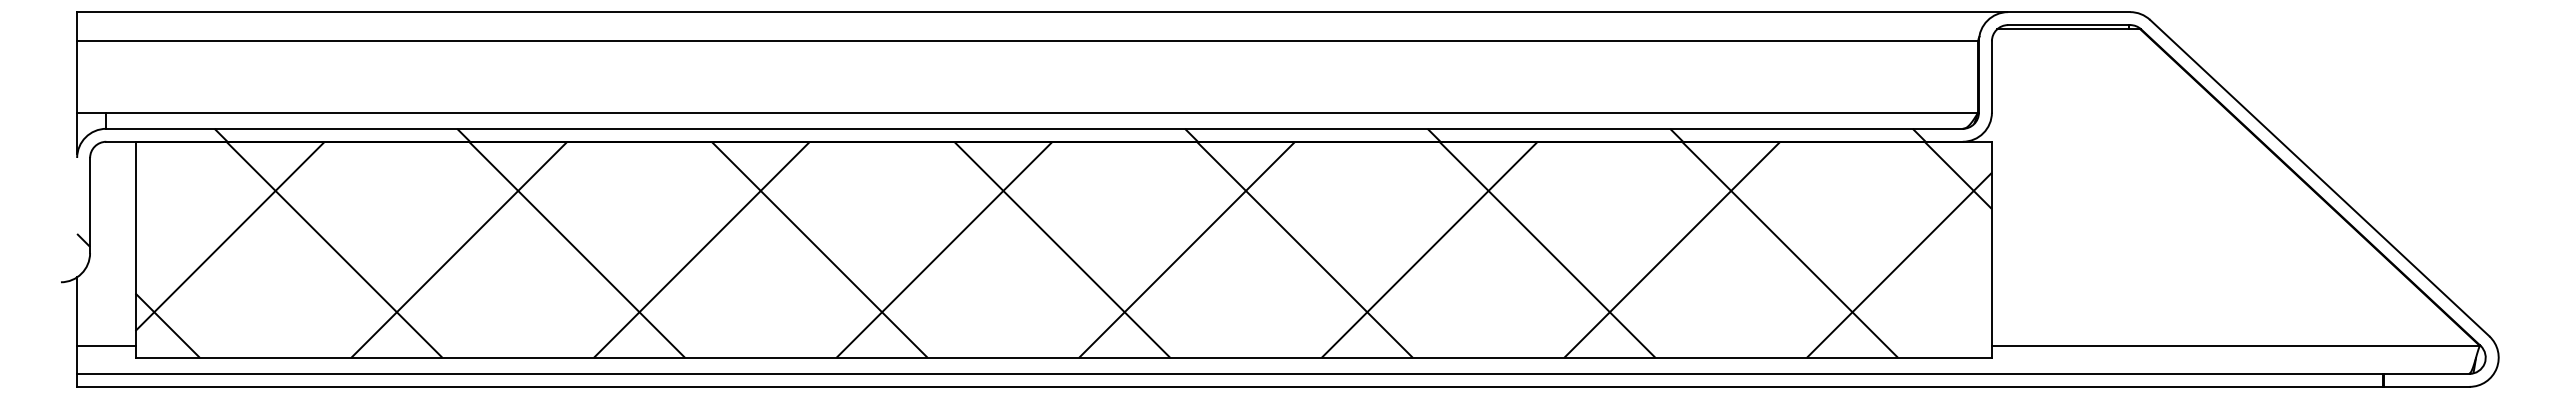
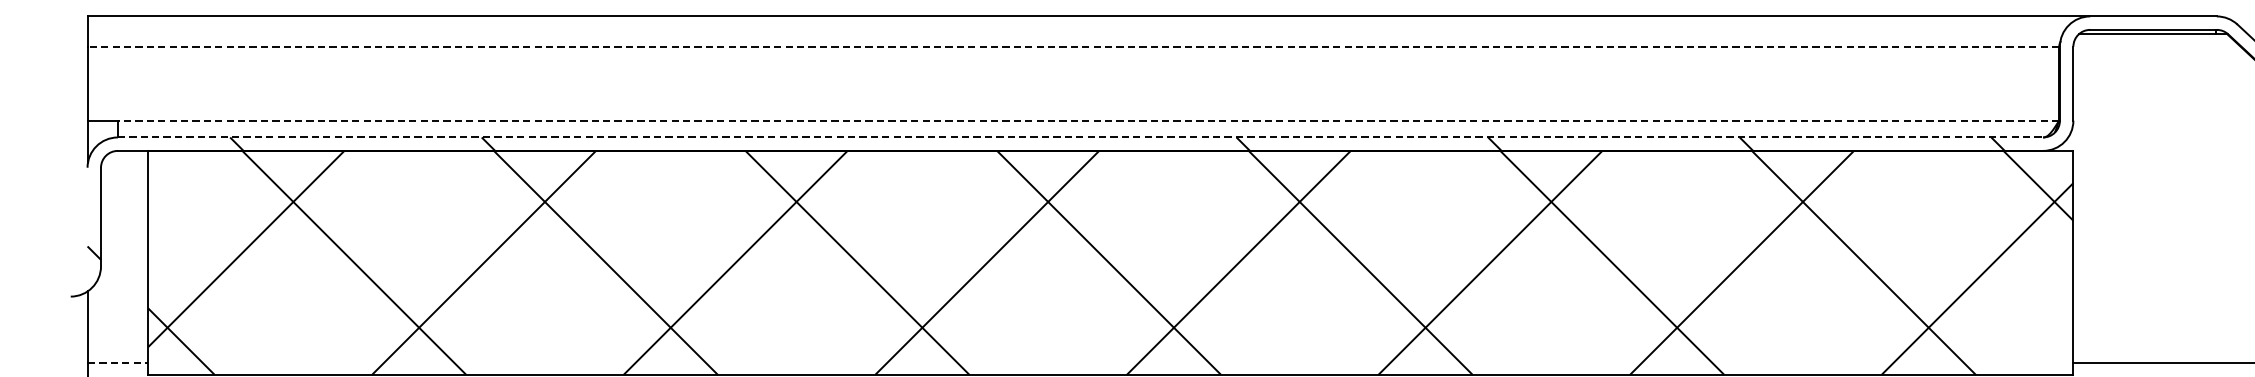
line: (1027, 41) -> (1073, 46), solid -> dashed
line: (1042, 112) -> (1088, 120), solid -> dashed
line: (1035, 128) -> (1081, 137), solid -> dashed
line: (106, 345) -> (118, 362), solid -> dashed

